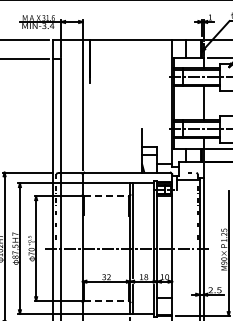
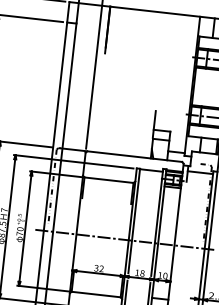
line: (107, 196) -> (109, 180), dashed -> solid
line: (107, 300) -> (97, 294), dashed -> solid

